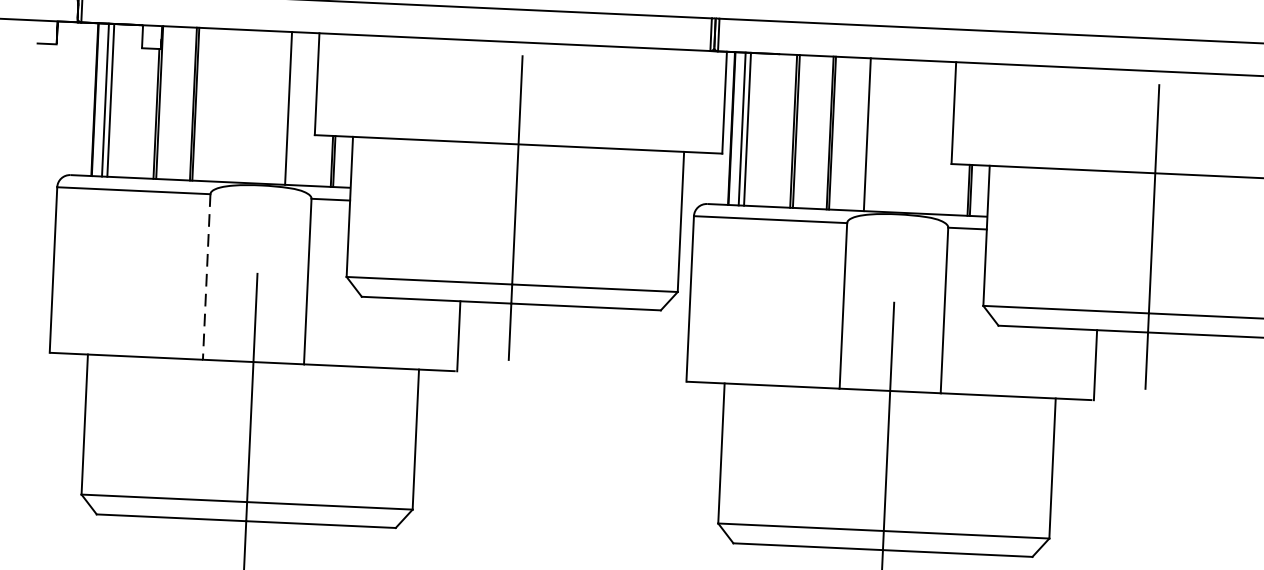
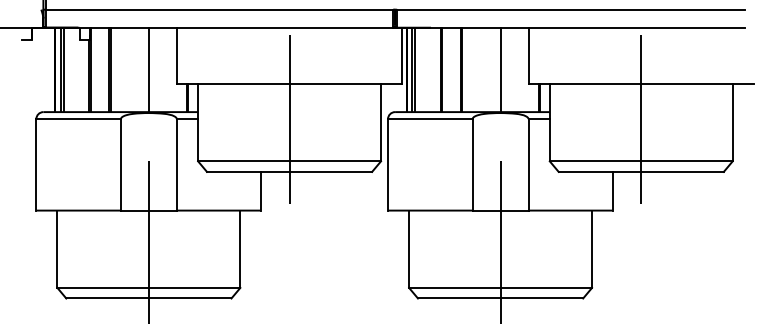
line: (287, 107) -> (148, 69), moved
line: (867, 133) -> (500, 69), moved
line: (205, 276) -> (120, 164), dashed -> solid

